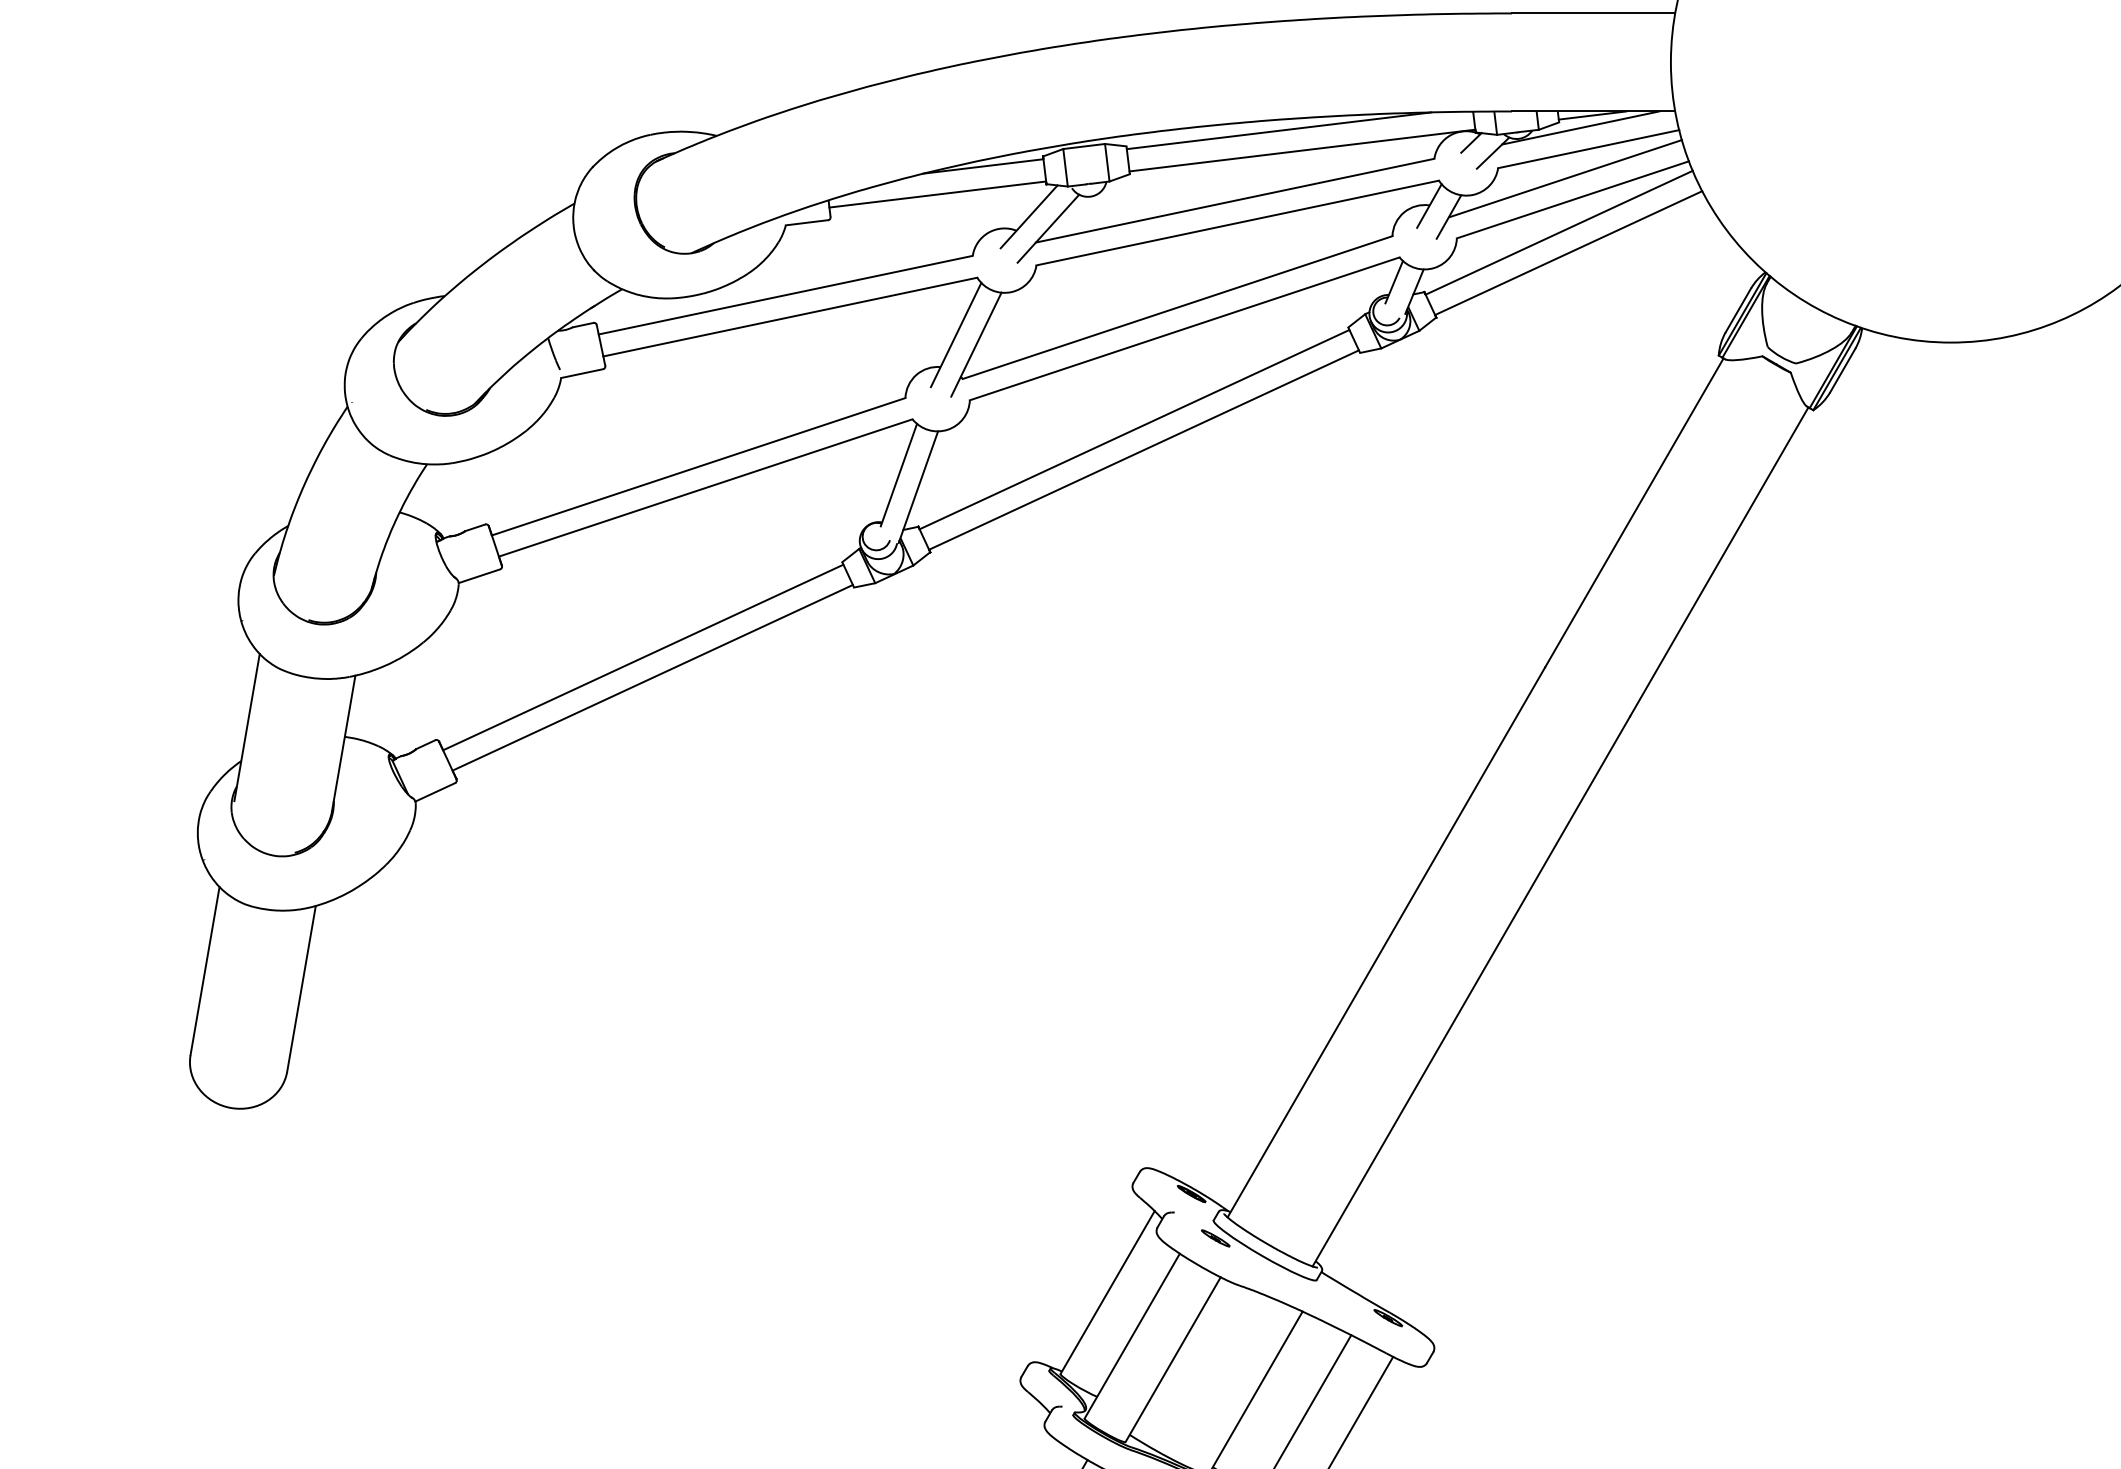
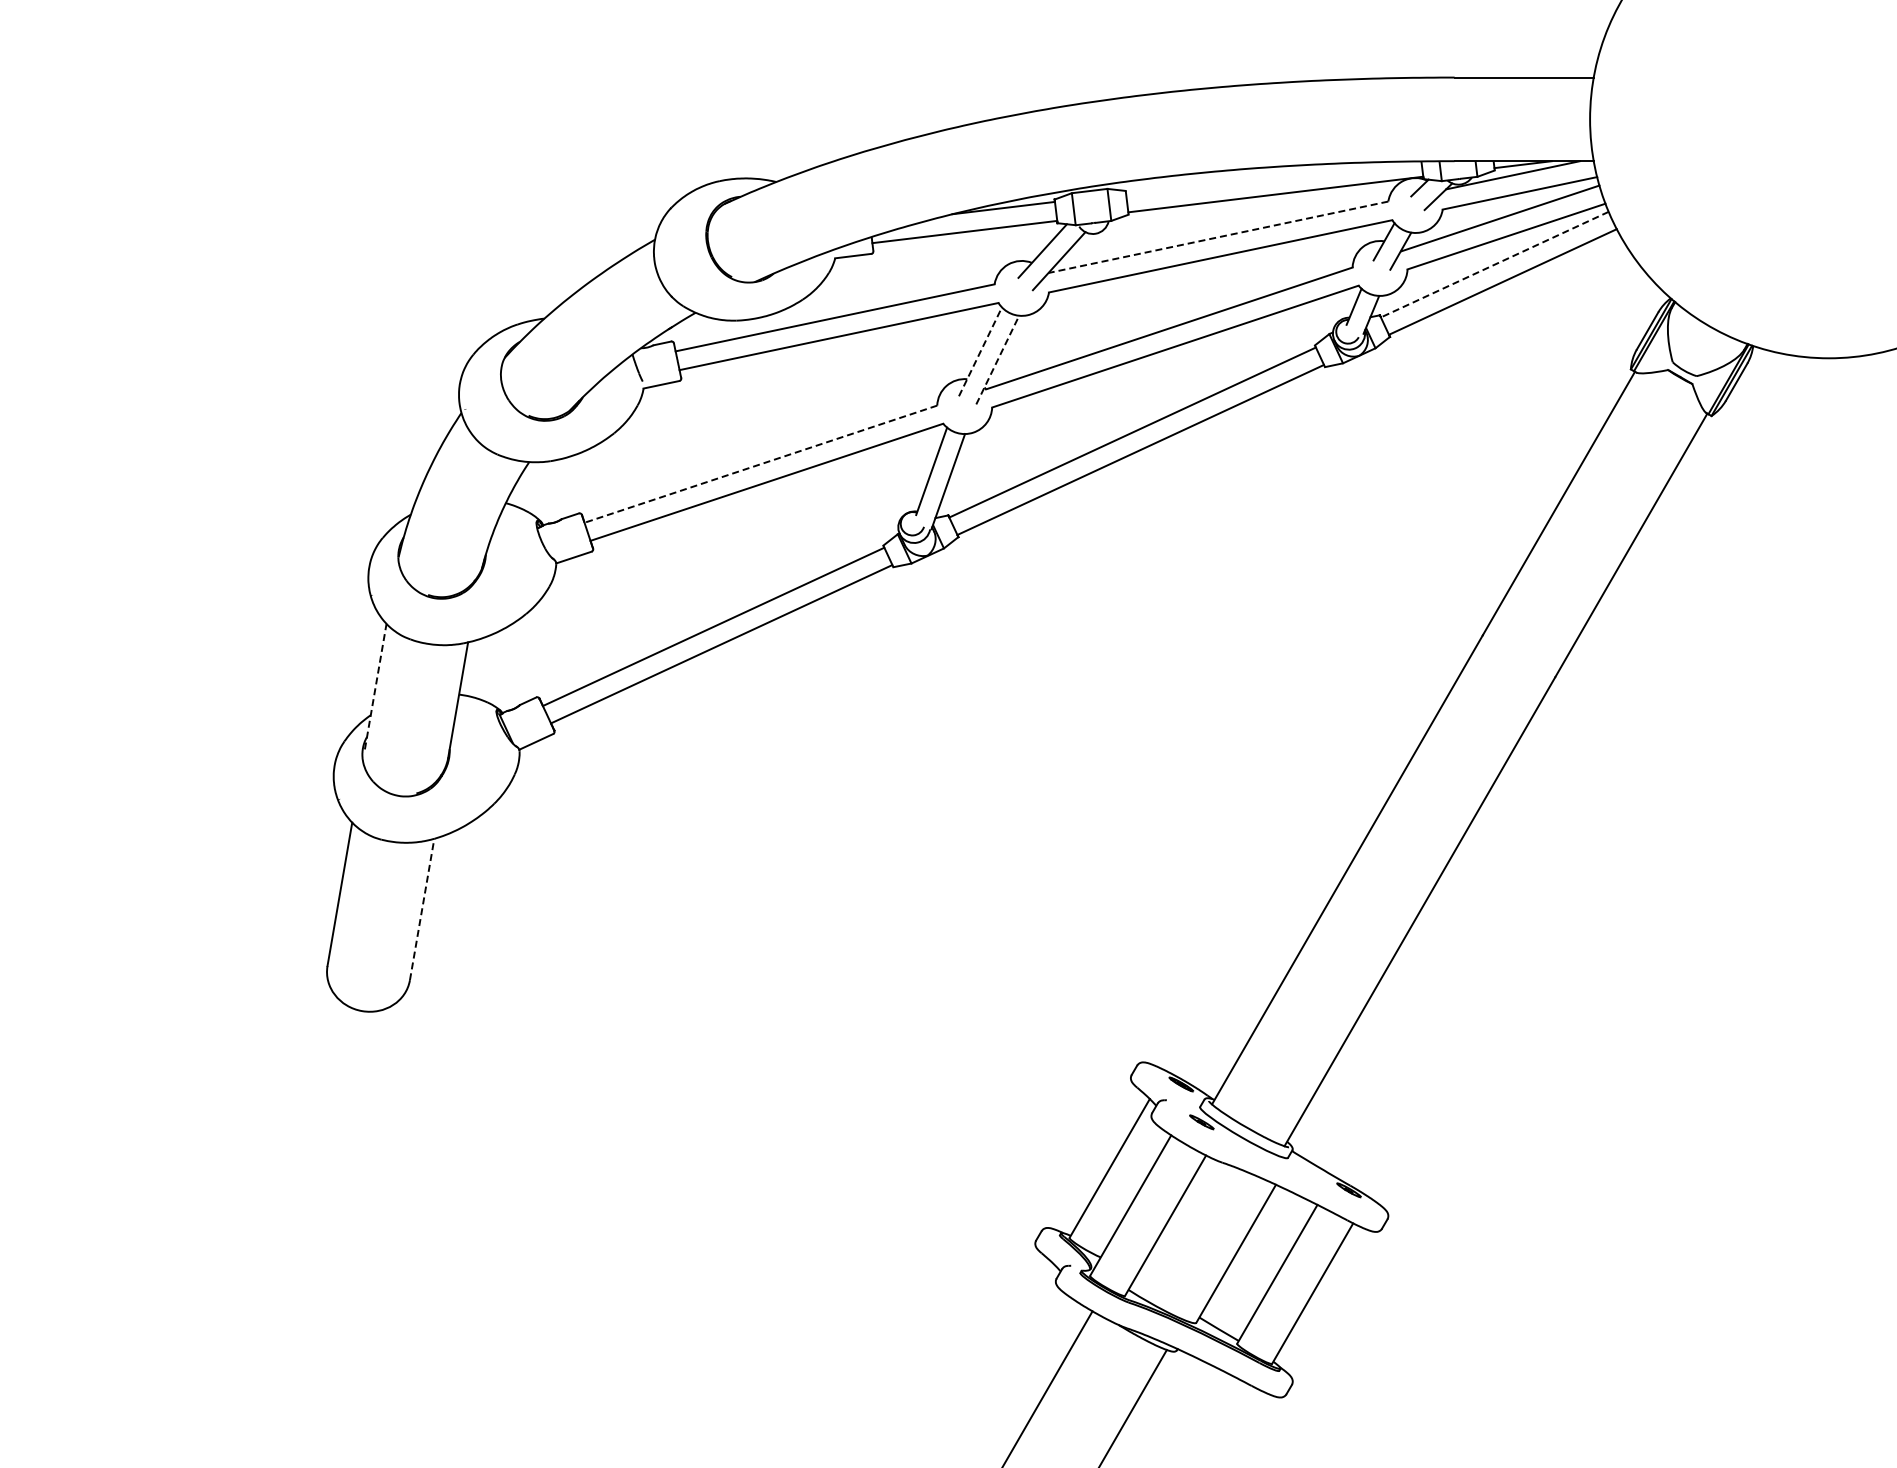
line: (1278, 130) -> (1255, 177), removed
line: (1235, 200) -> (1218, 237), solid -> dashed
line: (1558, 232) -> (1494, 264), solid -> dashed
line: (956, 334) -> (980, 351), solid -> dashed
line: (976, 343) -> (997, 359), solid -> dashed
line: (698, 467) -> (760, 464), solid -> dashed
line: (246, 727) -> (375, 686), solid -> dashed
line: (301, 988) -> (422, 909), solid -> dashed

